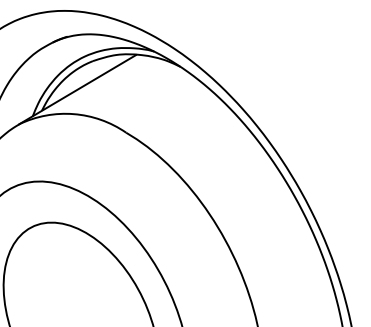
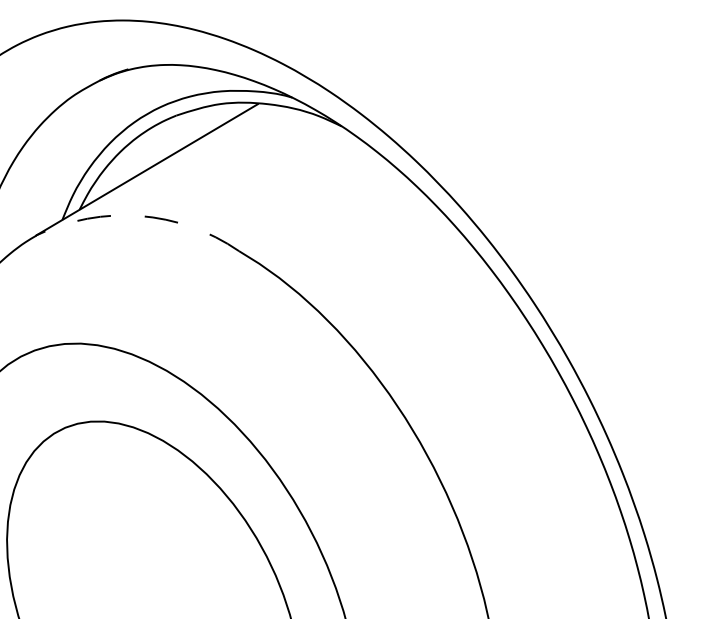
arc: (73, 114) -> (139, 216), solid -> dashed

